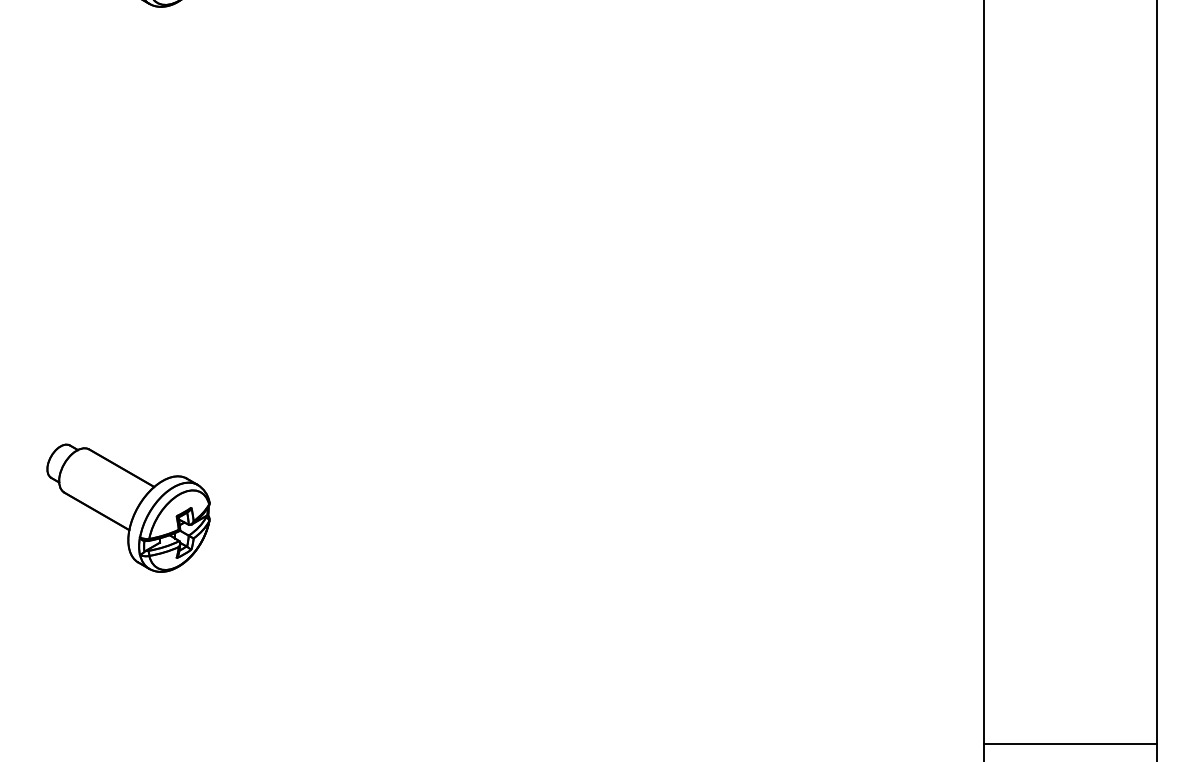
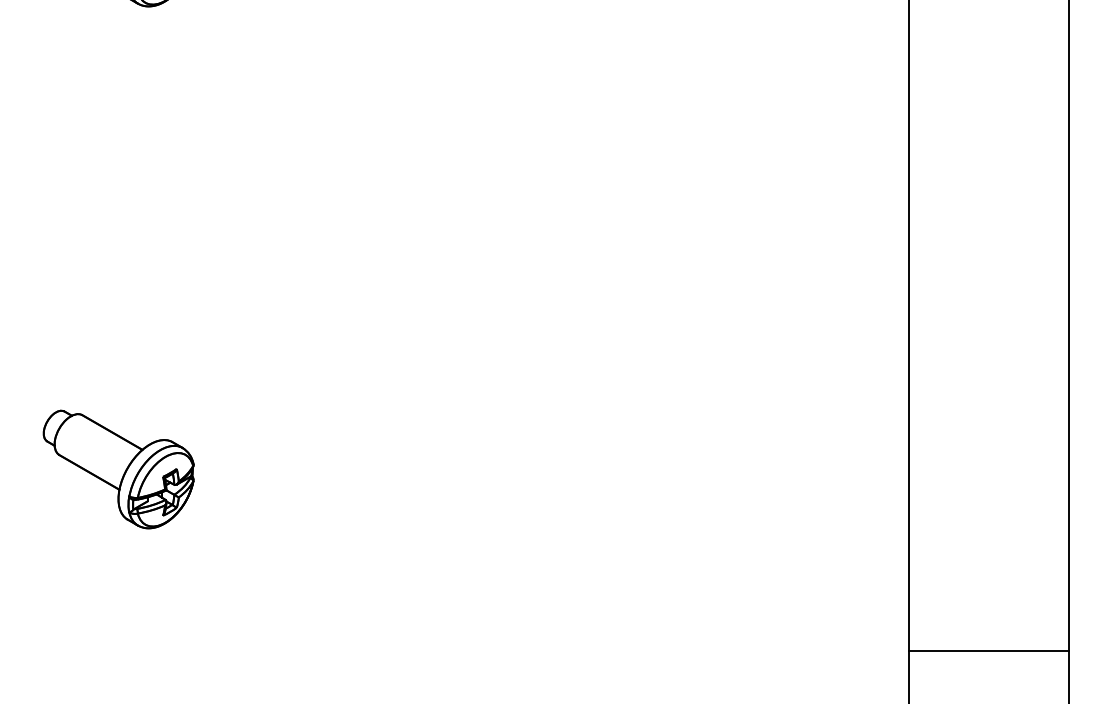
line: (1070, 744) -> (988, 651), moved

